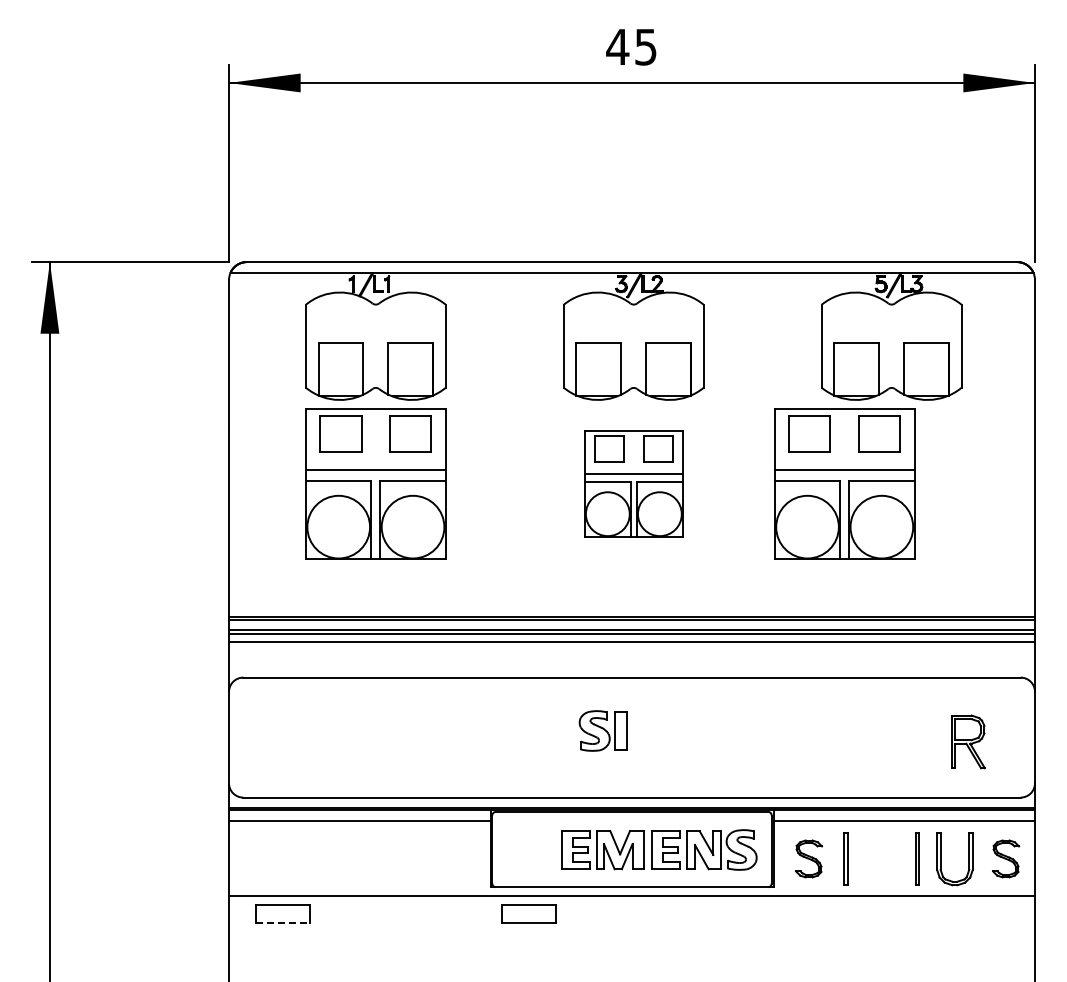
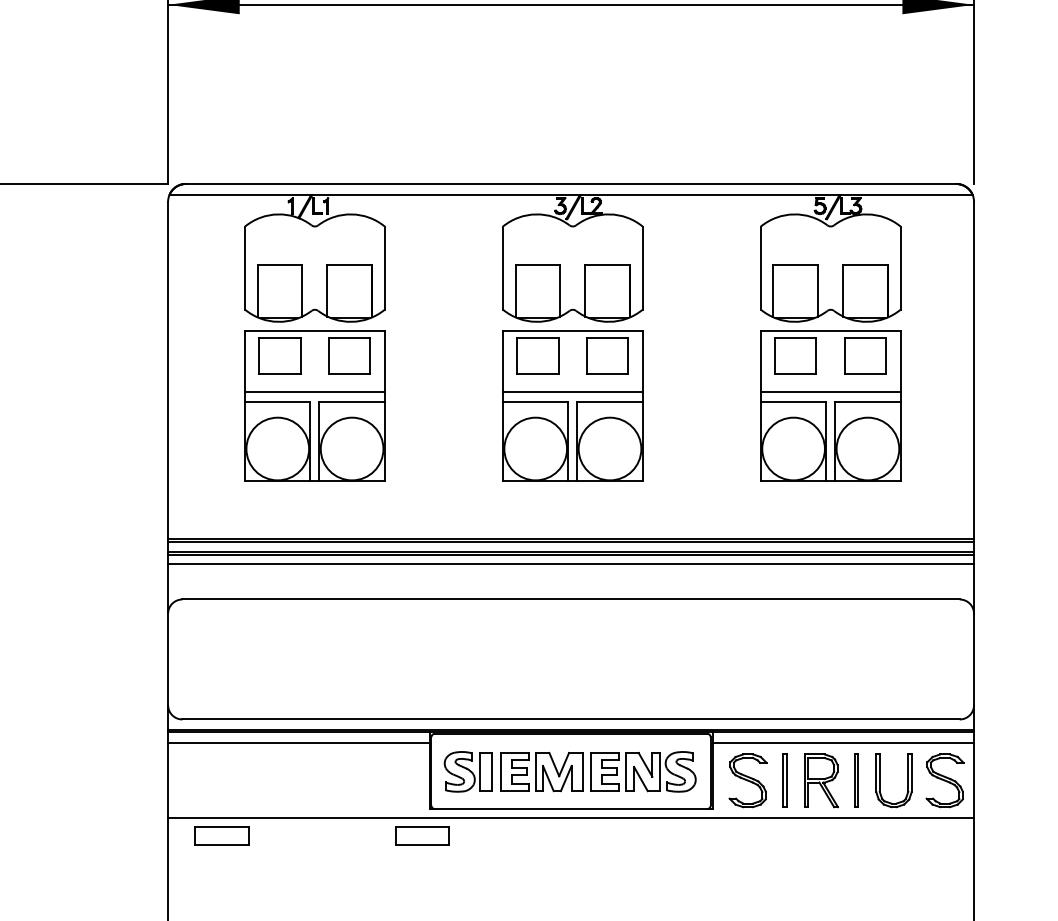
part: (633, 483) -> (572, 405), size x1.43
part: (844, 483) -> (830, 405), moved
part: (602, 730) -> (467, 771), moved
part: (968, 741) -> (821, 780), moved
part: (808, 858) -> (747, 780), size x1.43
part: (1005, 858) -> (944, 780), size x1.43
part: (528, 913) -> (421, 835), moved
line: (282, 922) -> (221, 844), dashed -> solid

